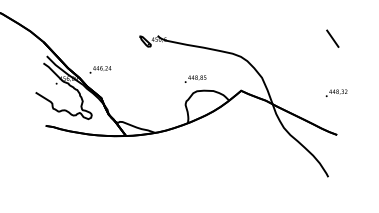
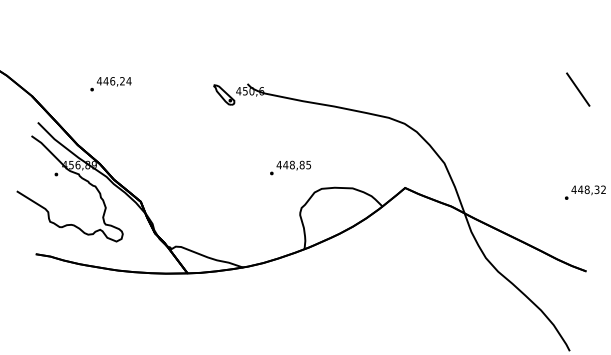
text: (100, 69) -> (110, 83), moved
text: (195, 78) -> (290, 166), moved

